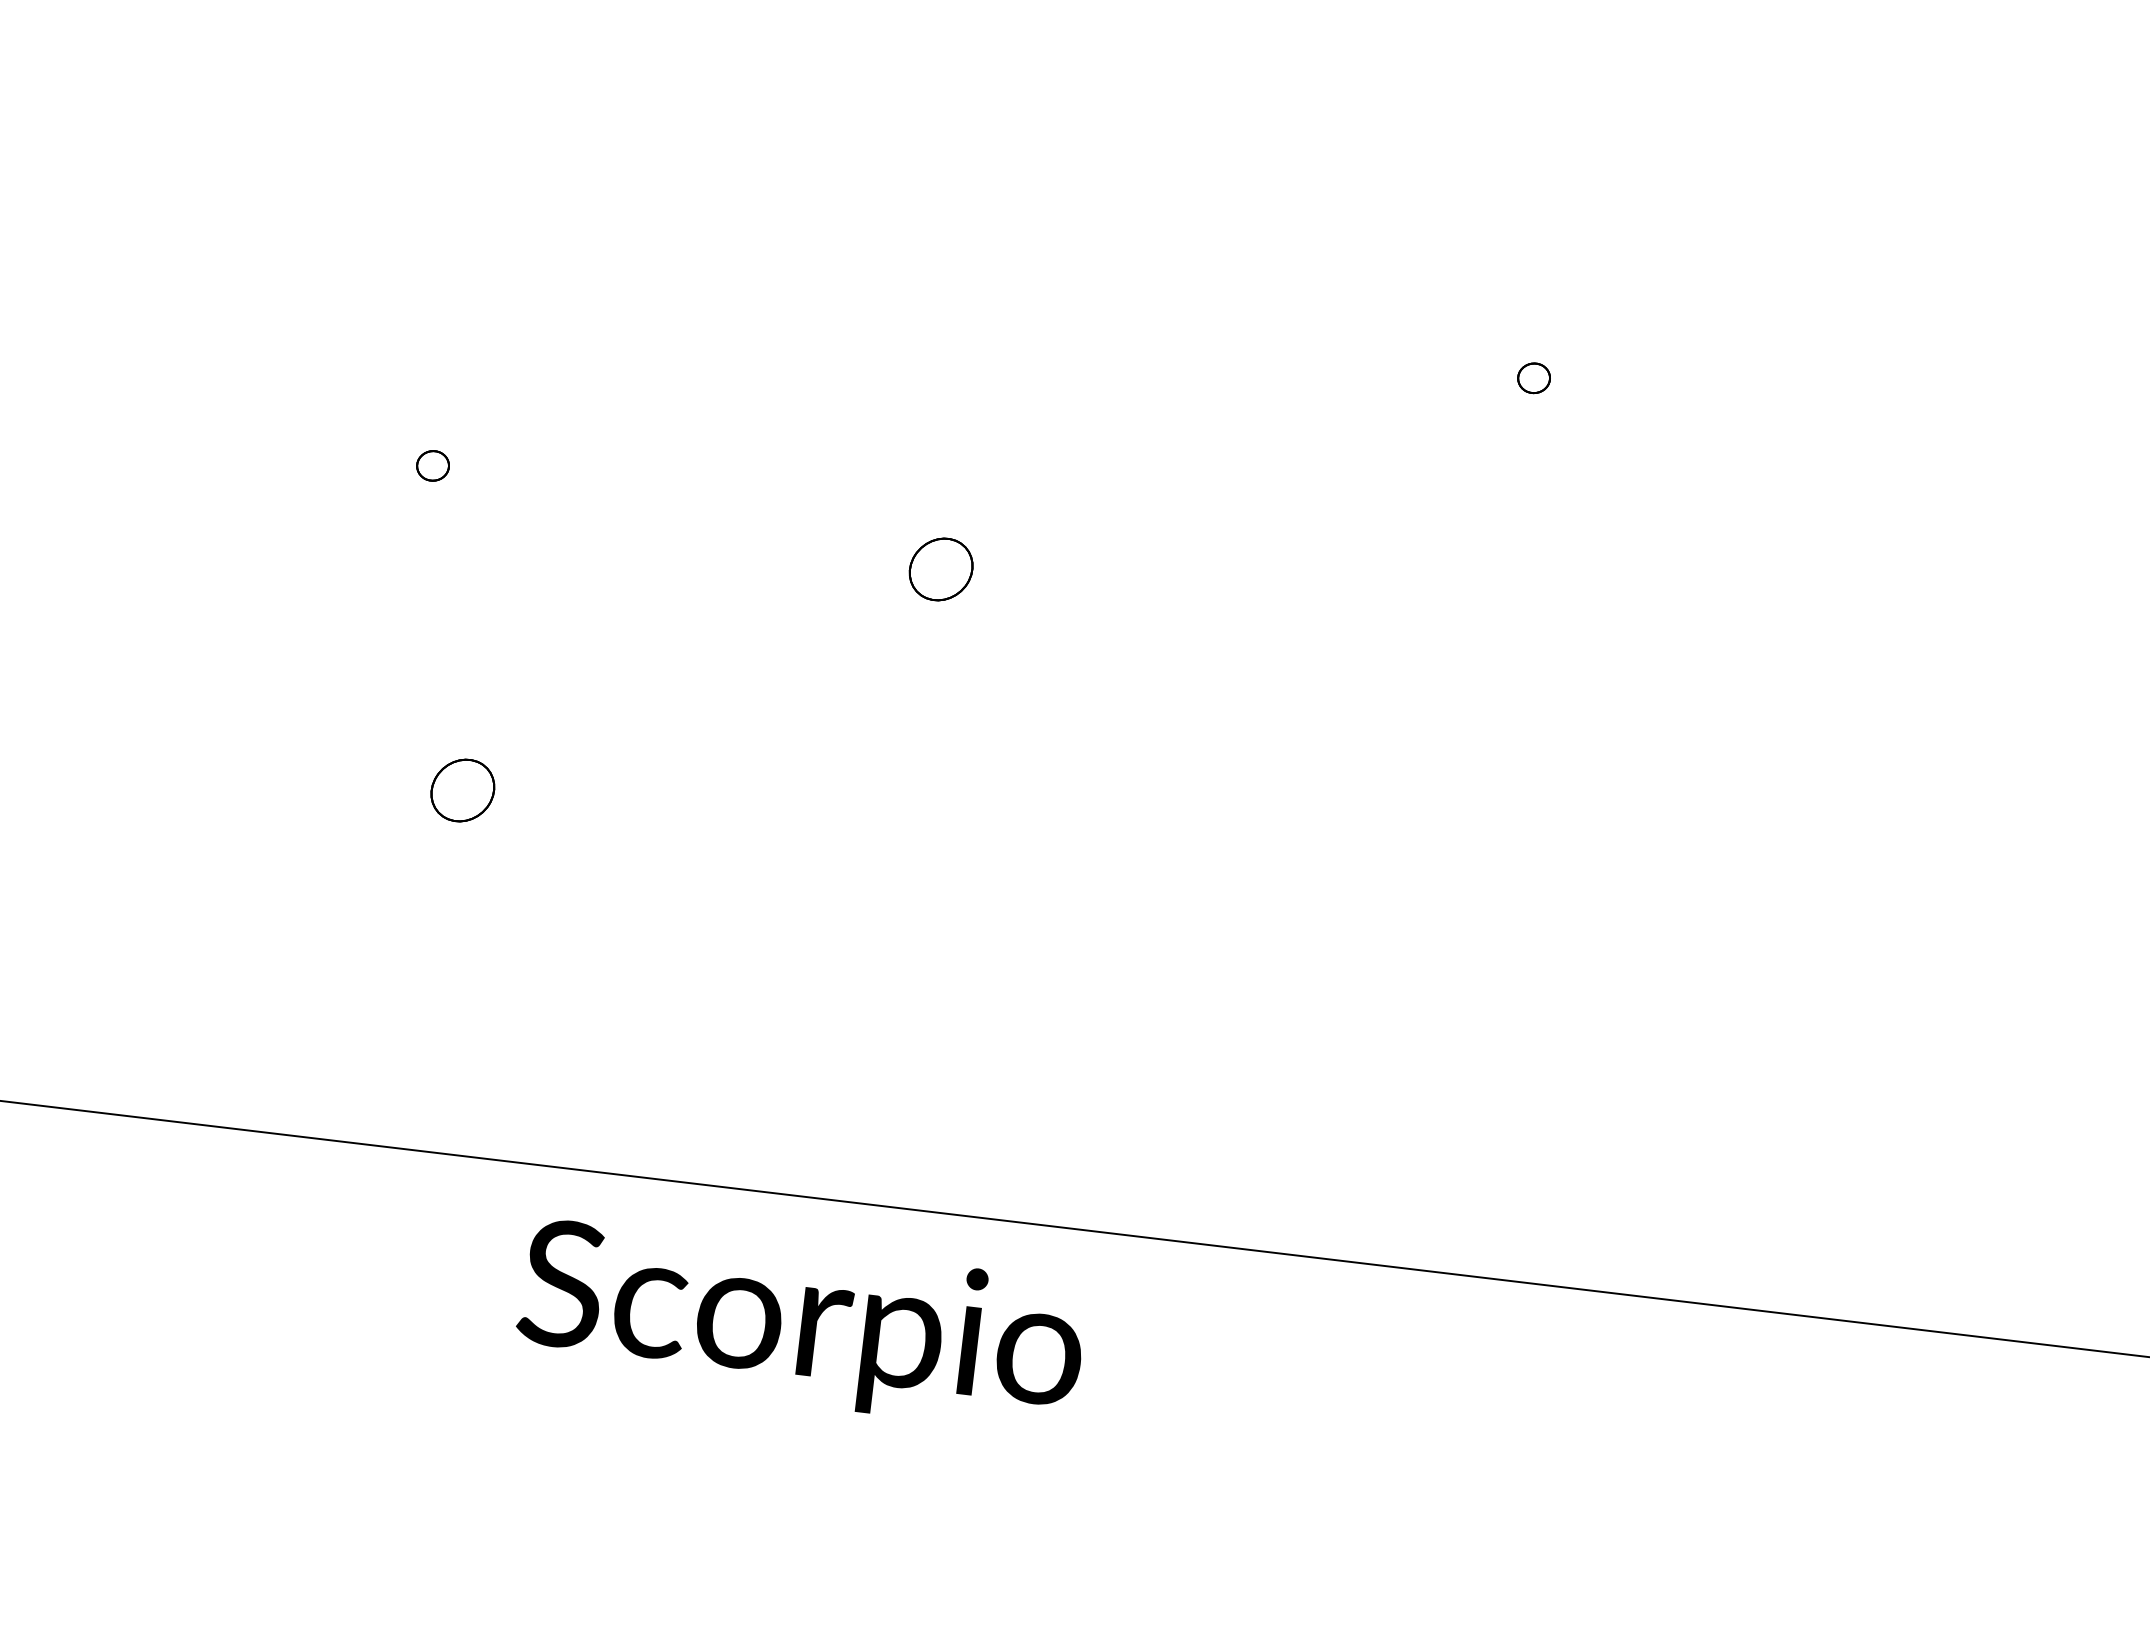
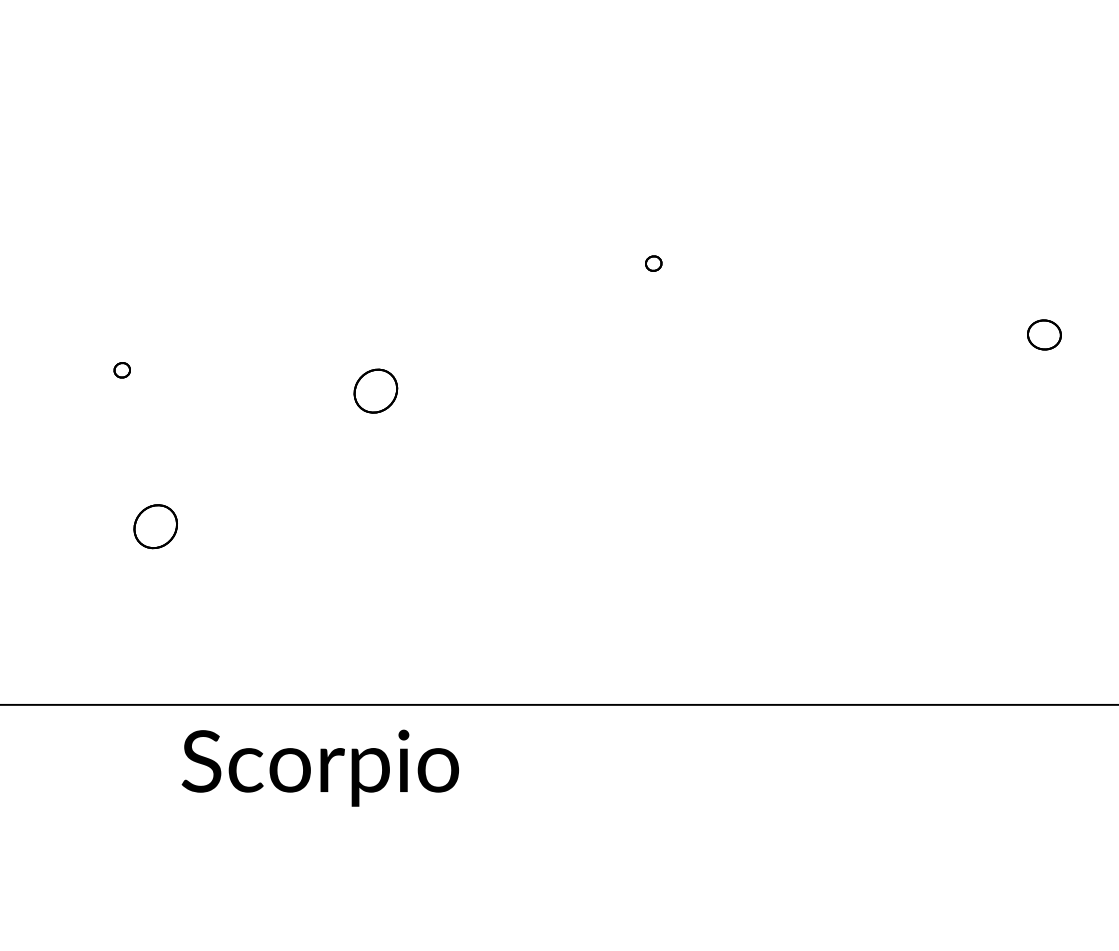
part: (940, 569) -> (375, 391), size x1.4
part: (462, 789) -> (155, 526), size x1.4
text: (798, 1324) -> (319, 767), moved

